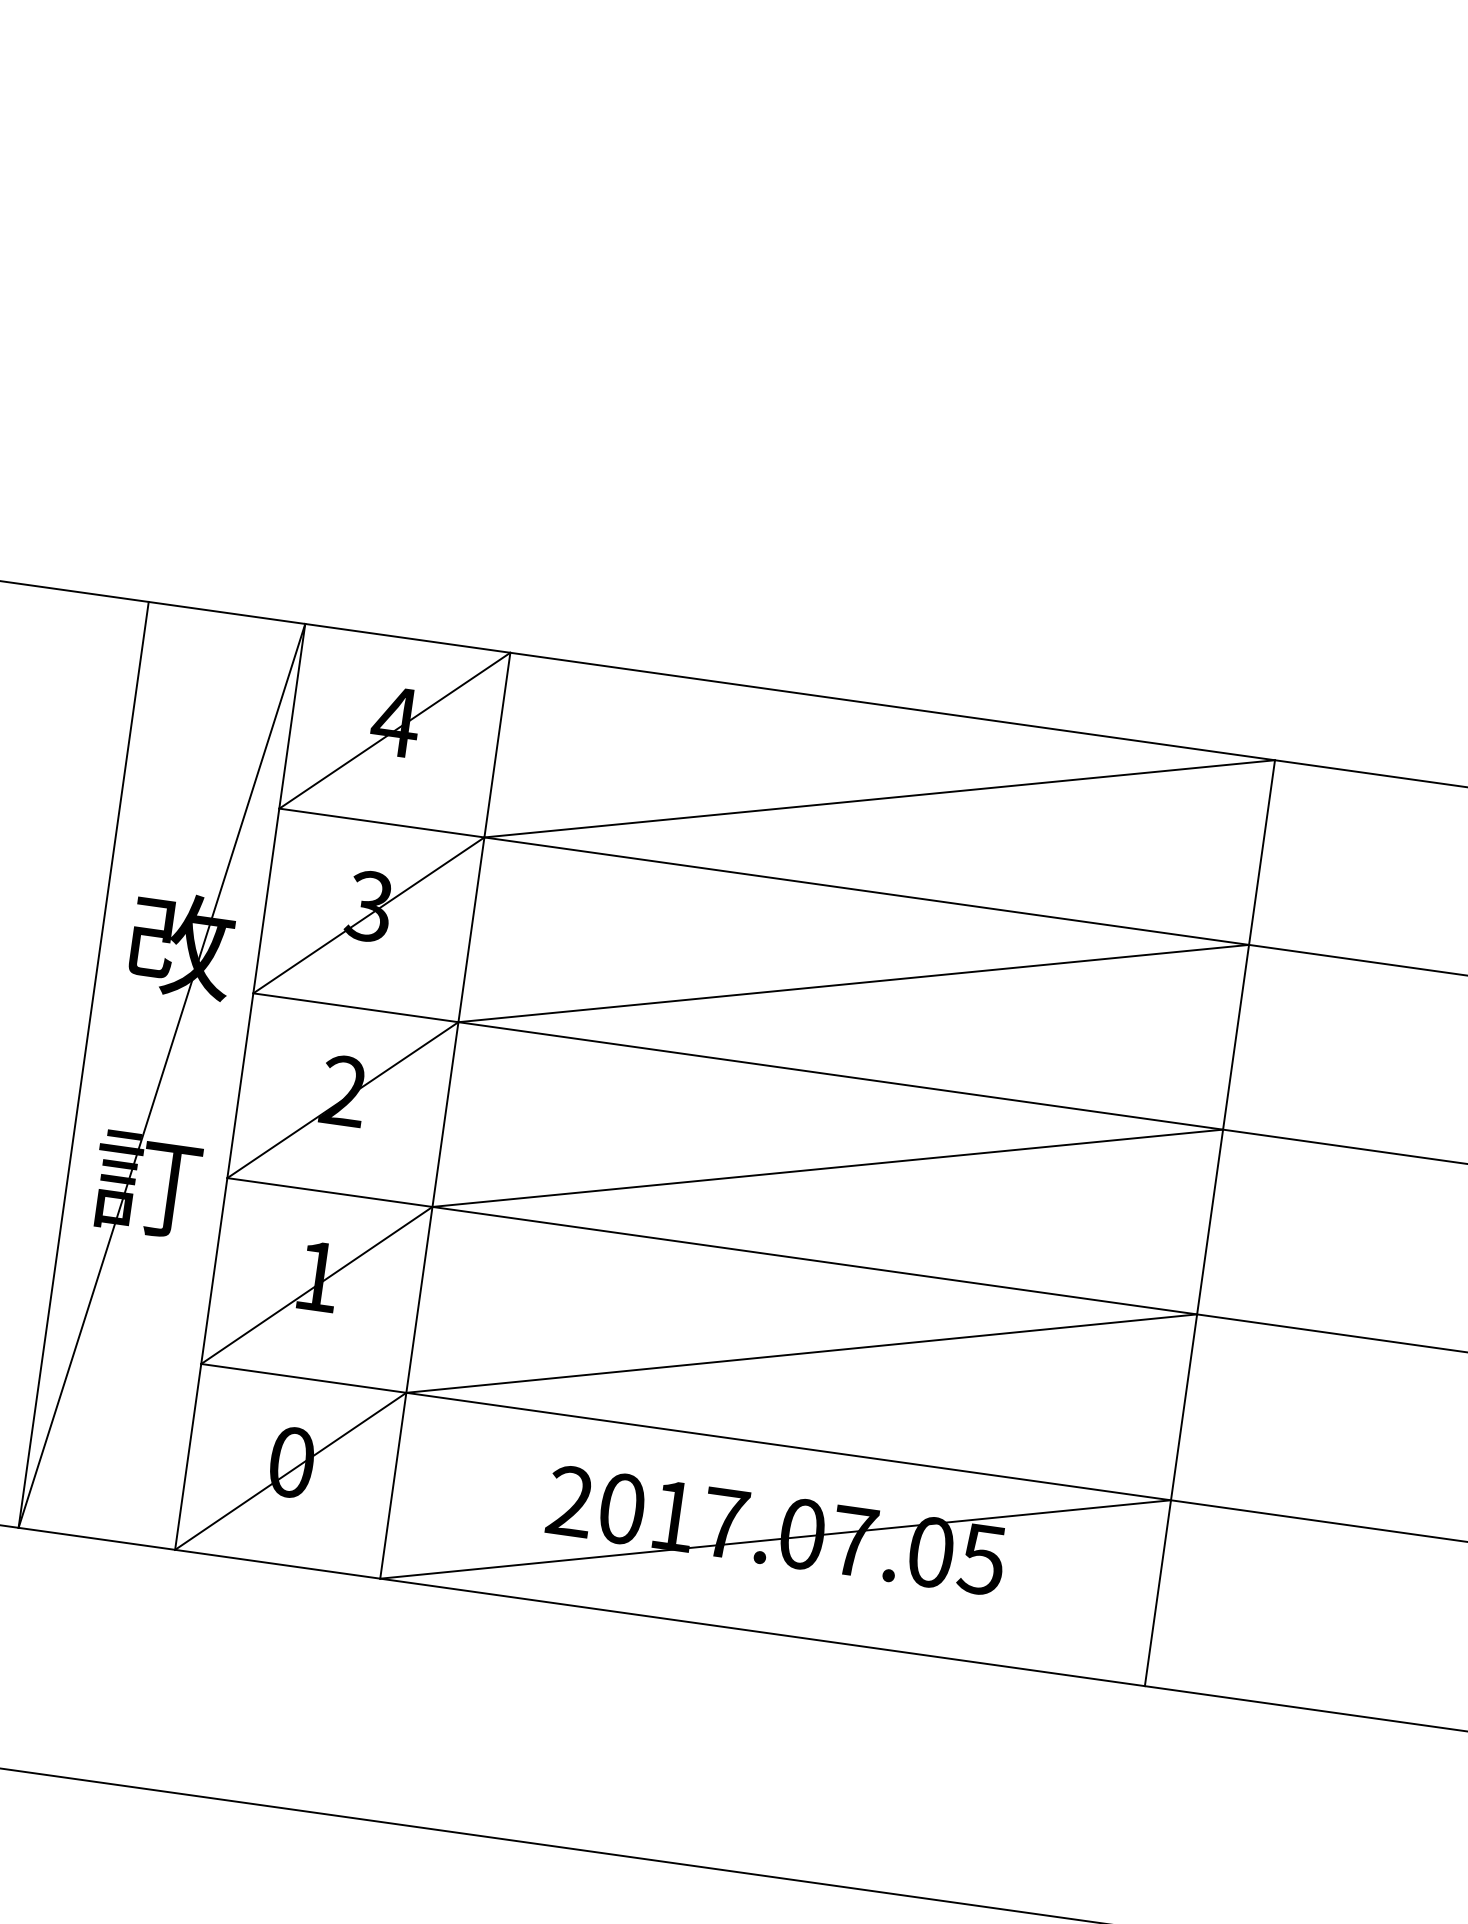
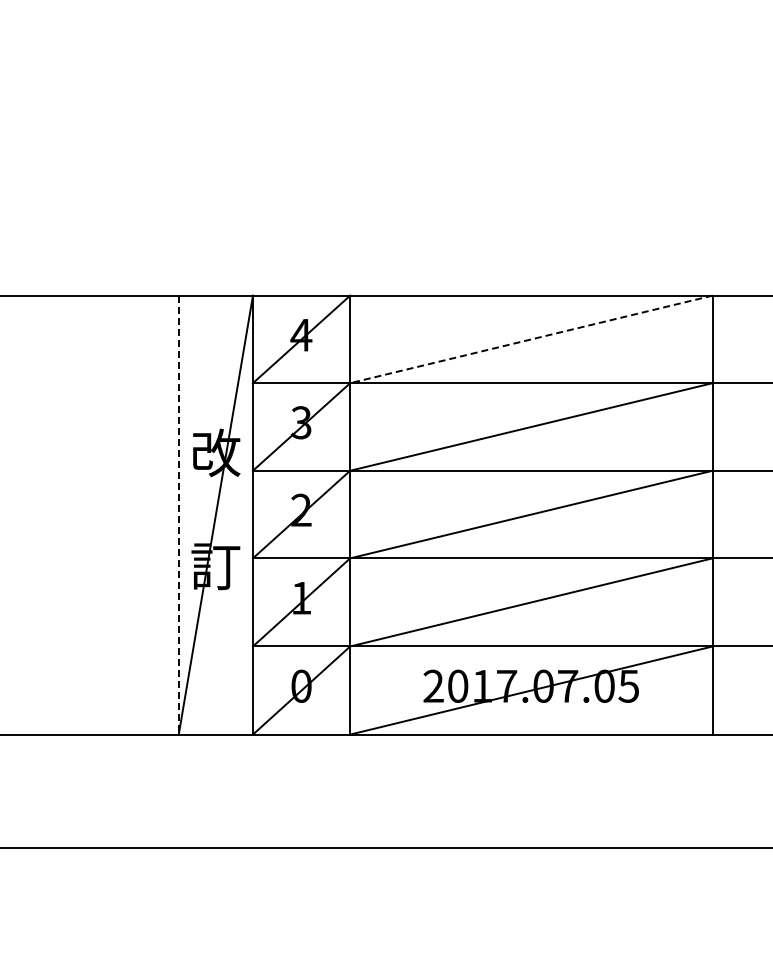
line: (879, 799) -> (531, 339), solid -> dashed
line: (82, 1065) -> (178, 515), solid -> dashed

